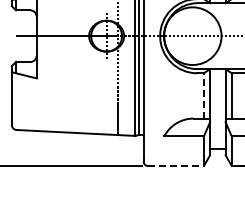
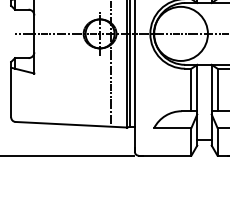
line: (203, 95) -> (191, 89), dashed -> solid
line: (176, 165) -> (165, 155), dashed -> solid

